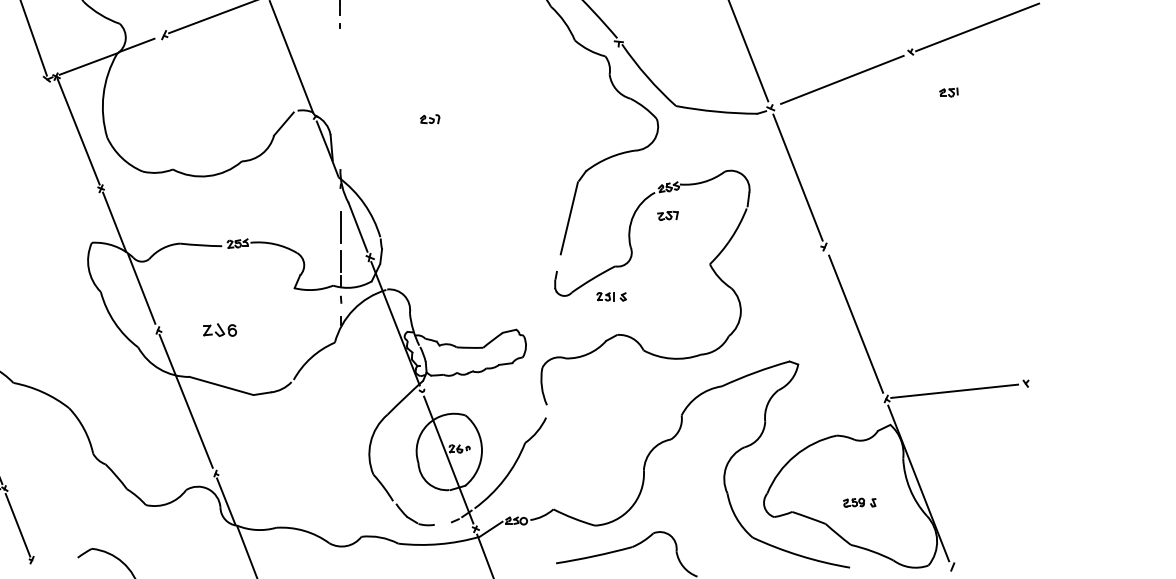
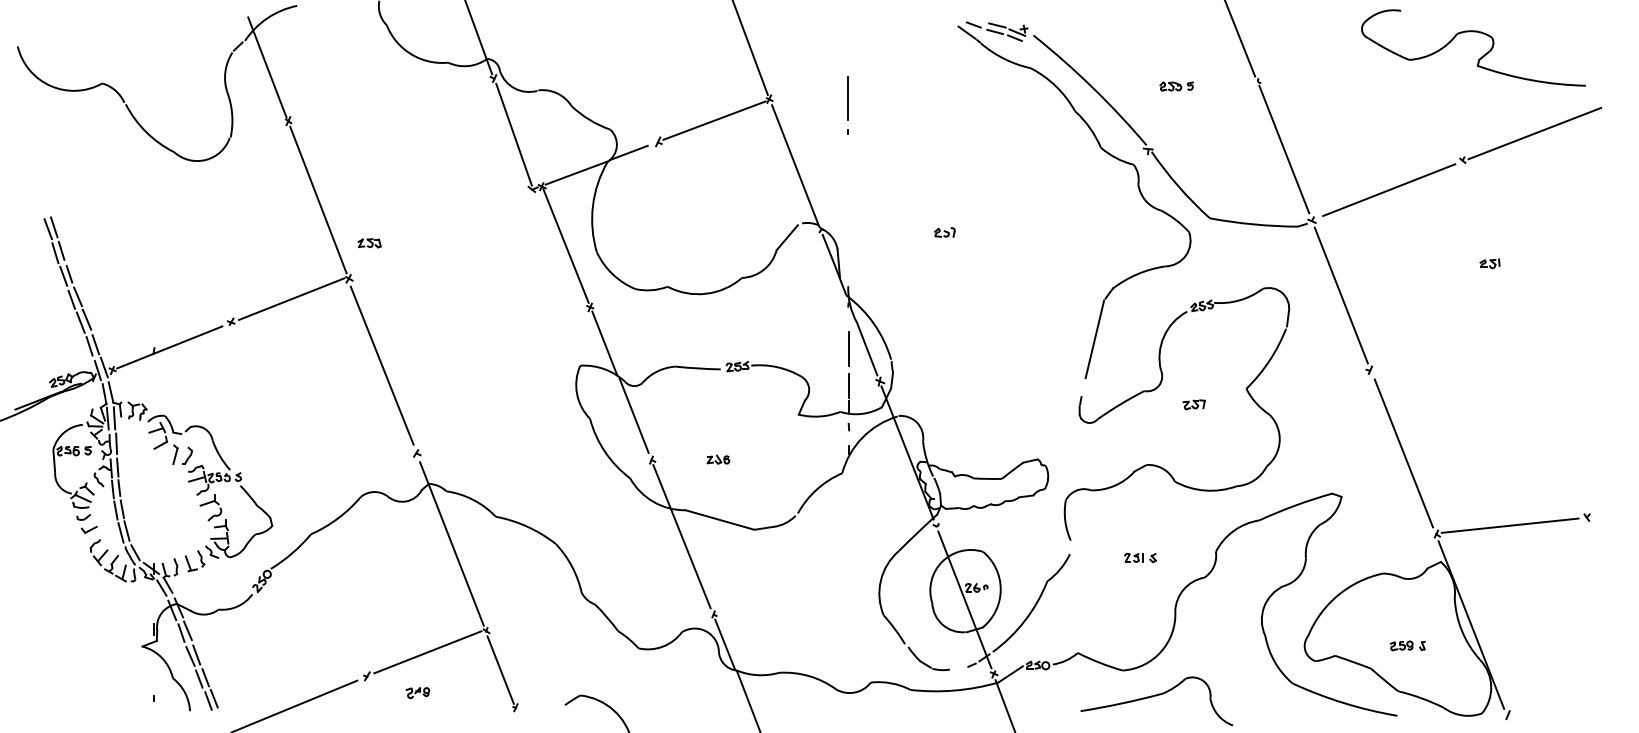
part: (948, 92) -> (1489, 263), moved
part: (667, 215) -> (1193, 404), moved
part: (611, 296) -> (1140, 557), moved
part: (220, 329) -> (718, 459), size x0.62

